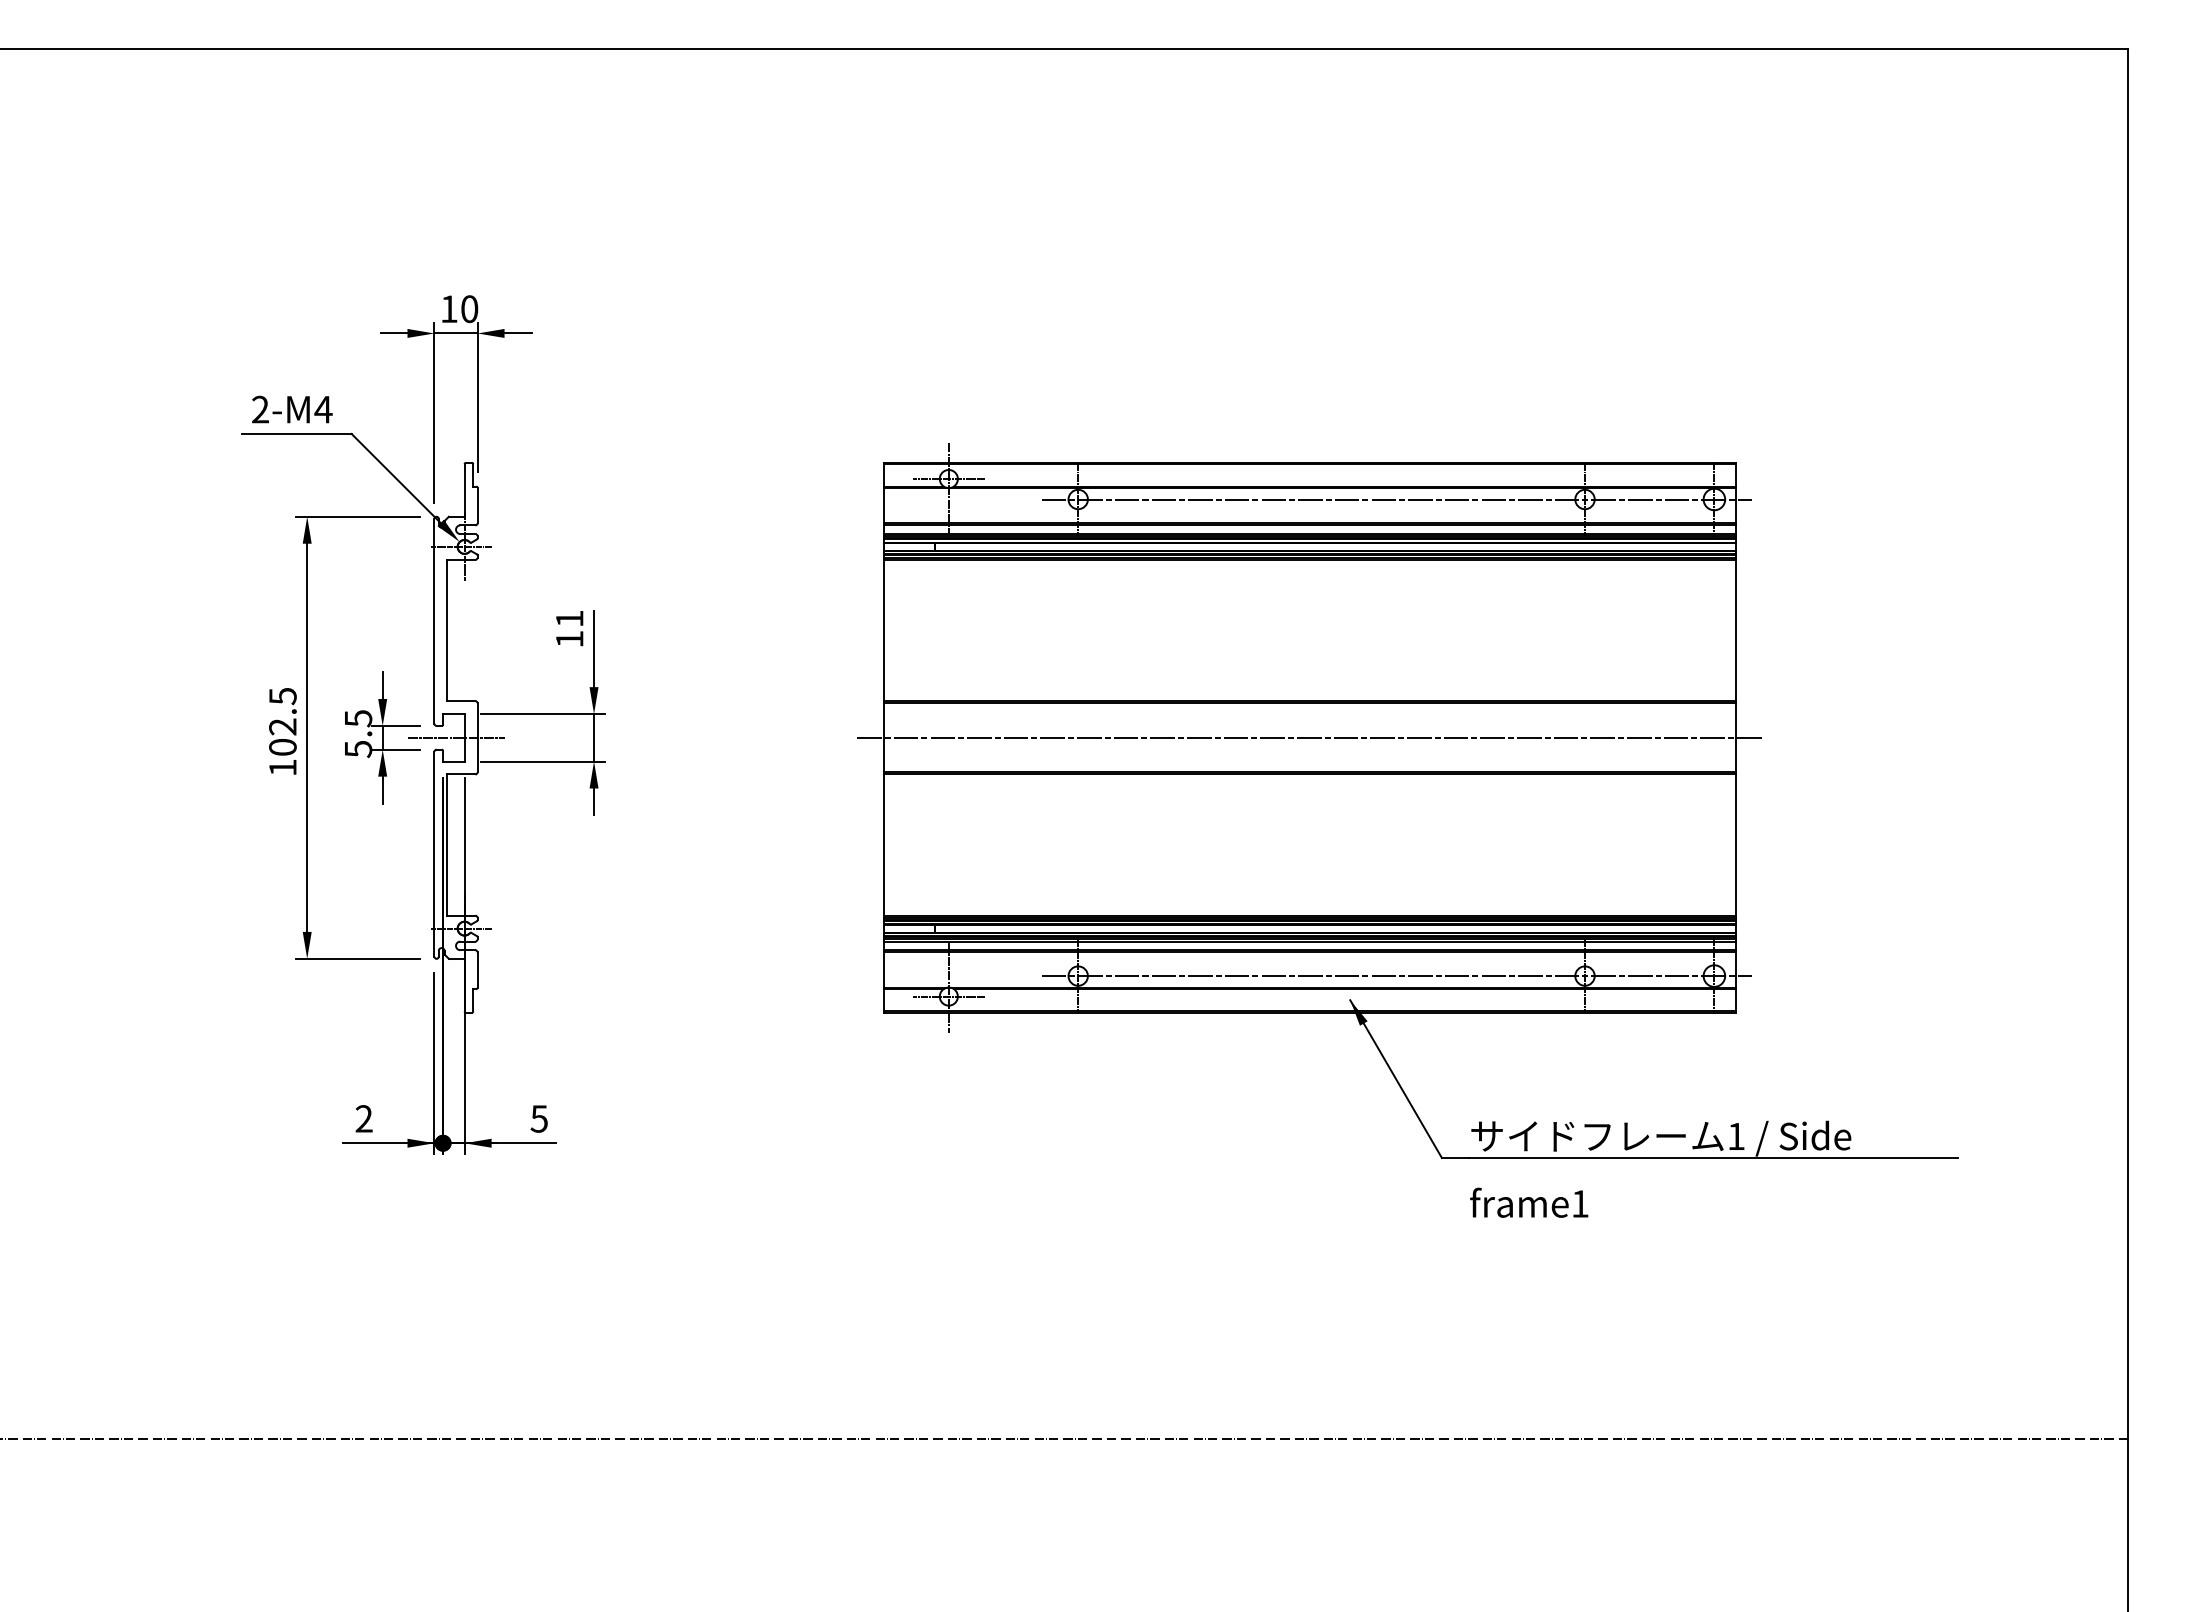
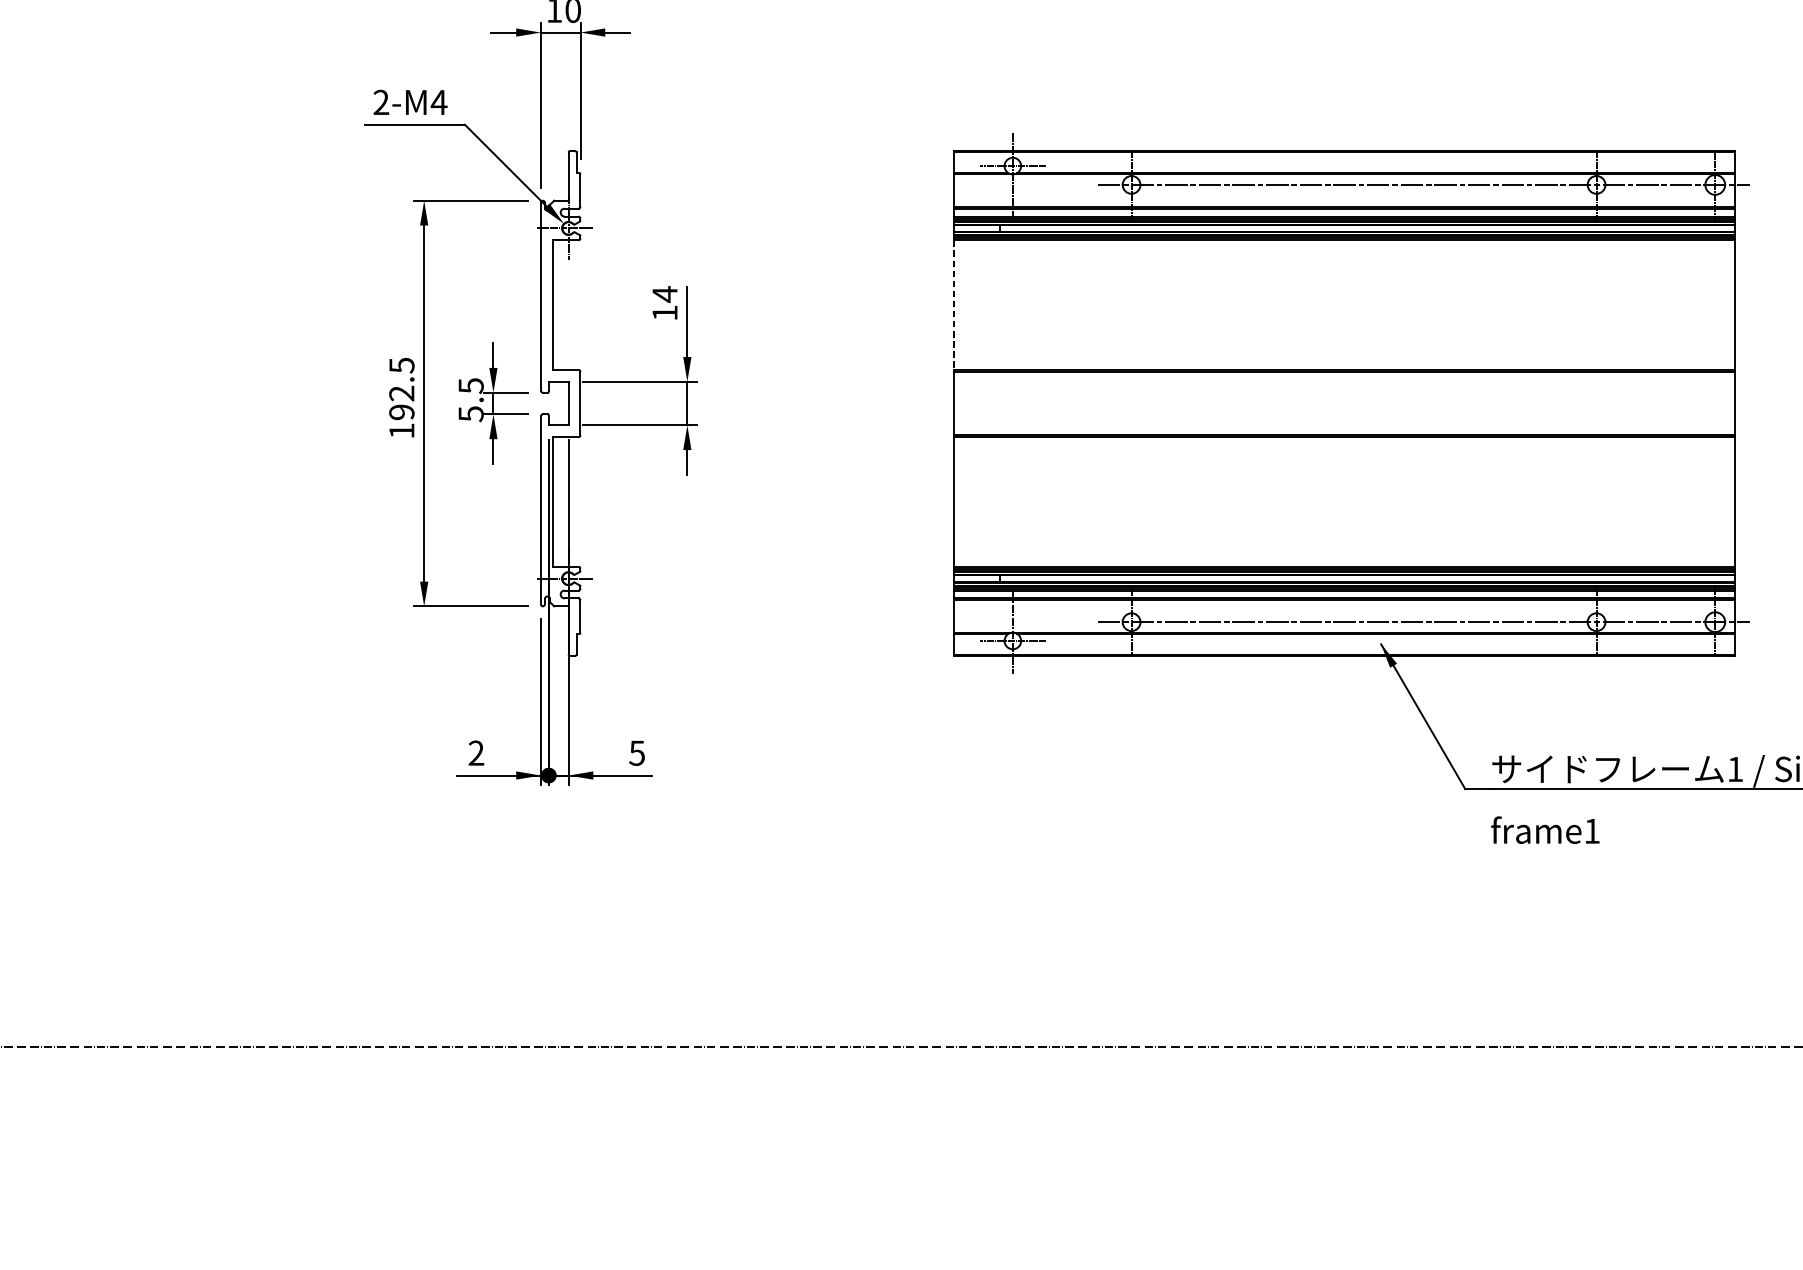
text: (569, 618) -> (664, 294), 11 -> 14
line: (884, 630) -> (953, 305), solid -> dashed
line: (455, 737) -> (560, 403), removed
line: (1309, 737) -> (1343, 403), removed
text: (282, 747) -> (401, 412), 102.5 -> 192.5

